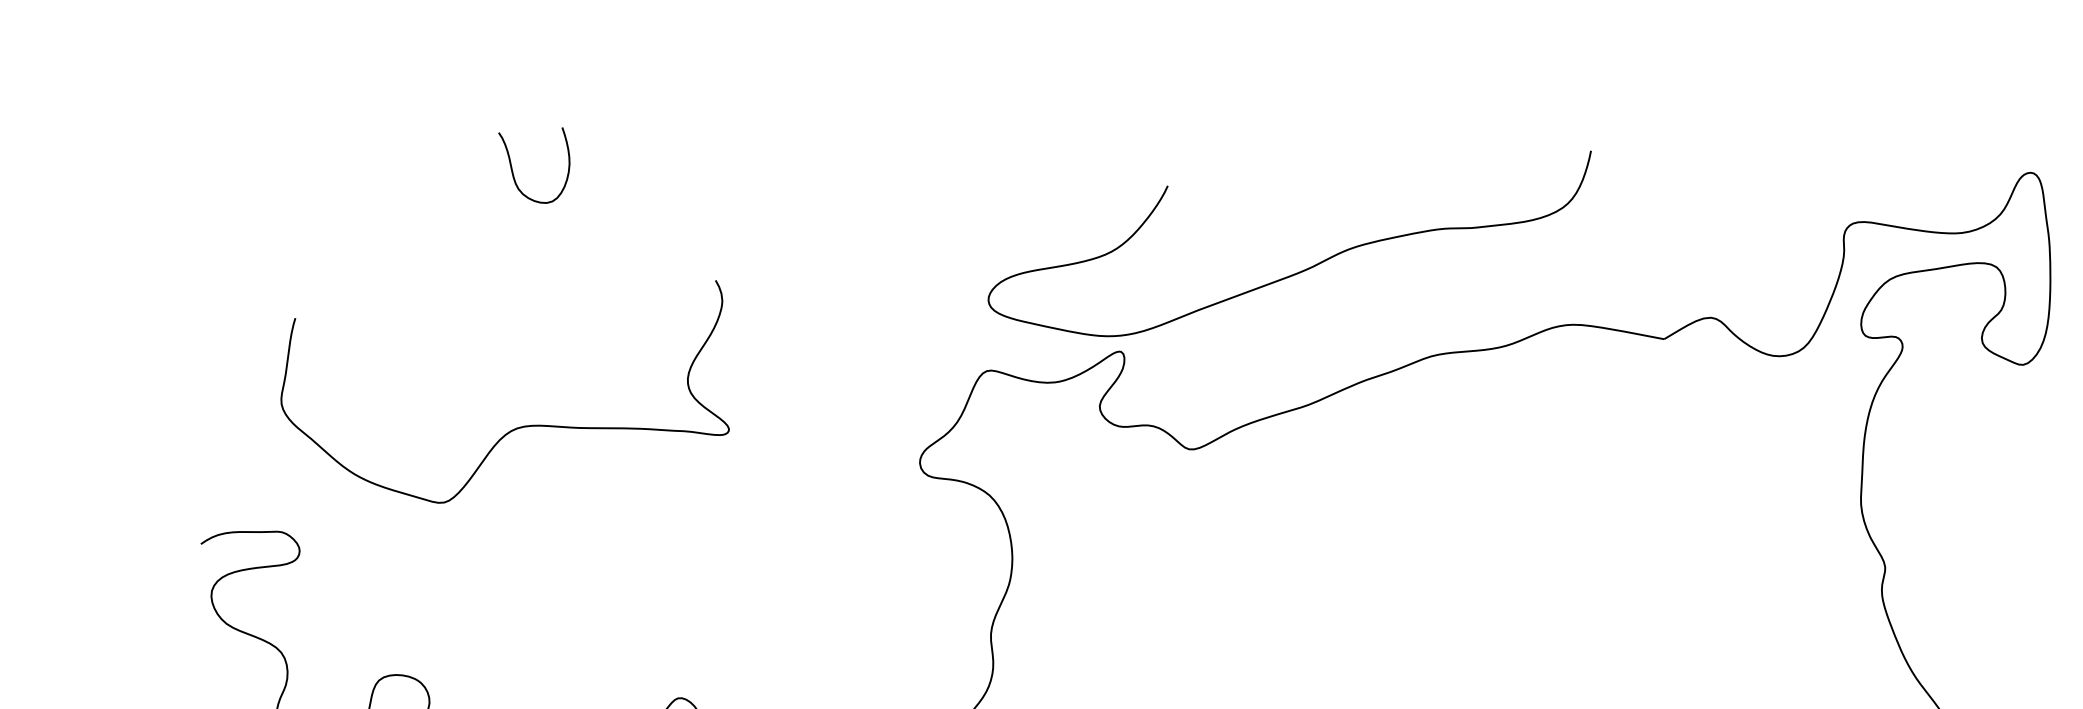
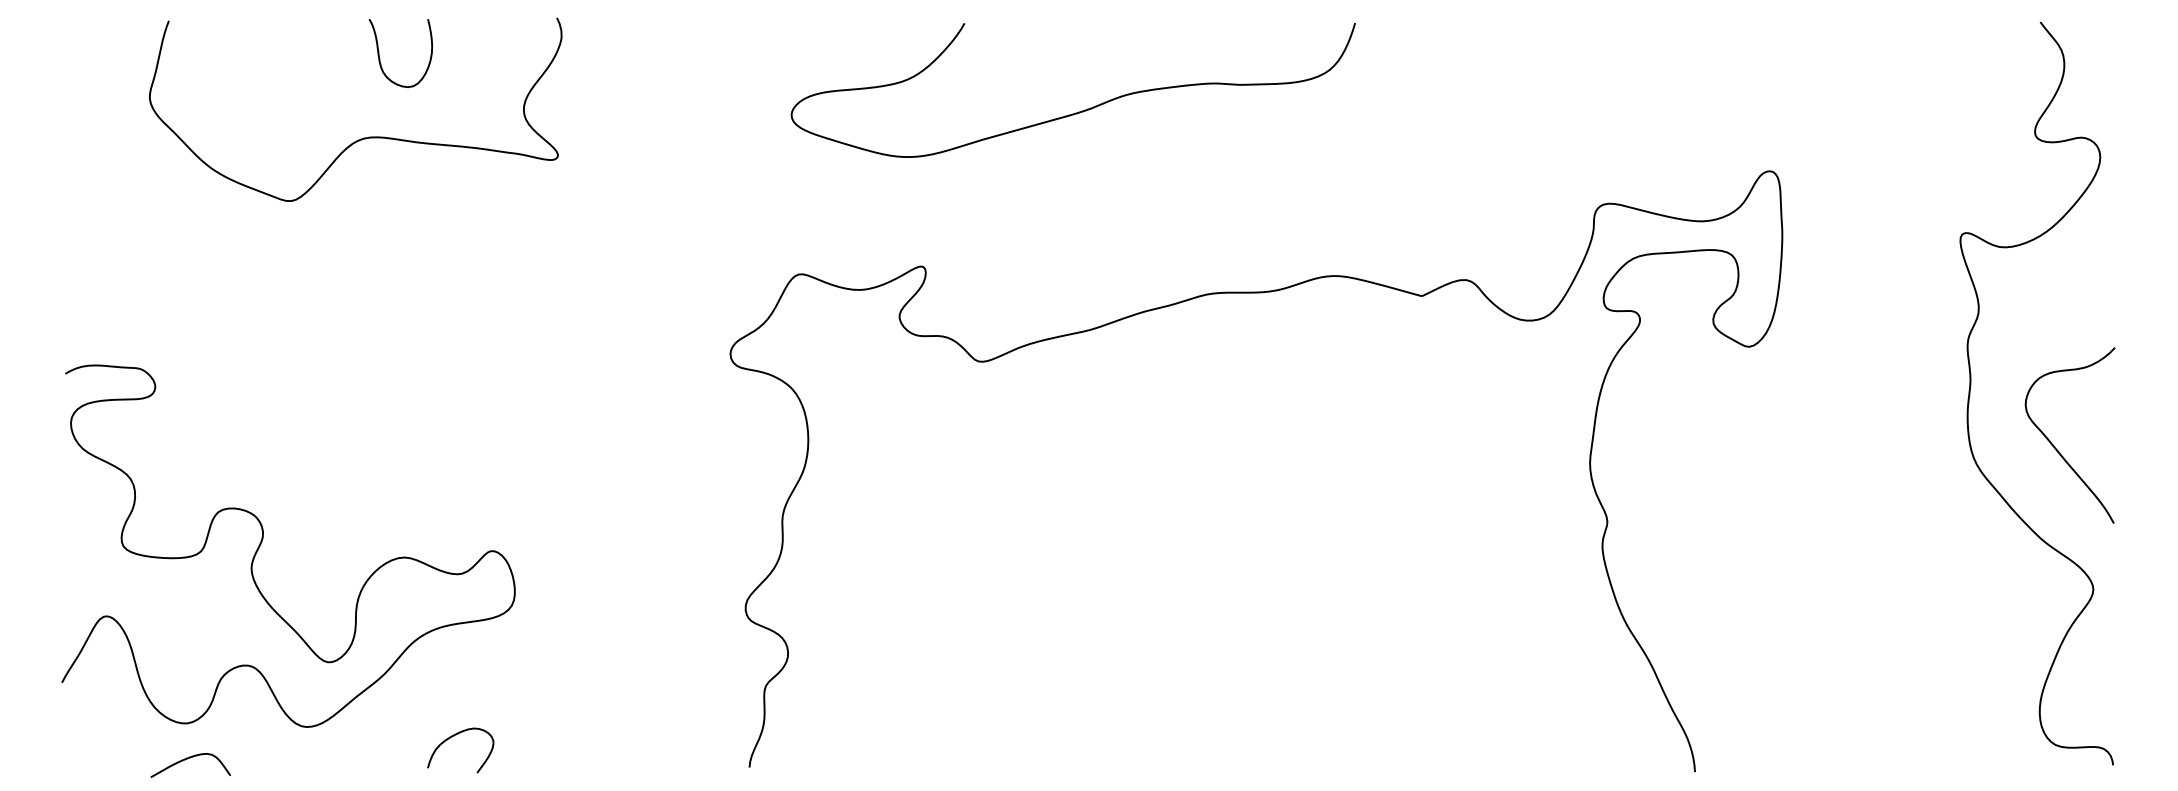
curve: (1299, 271) -> (1078, 111), moved
curve: (516, 427) -> (363, 137), moved

